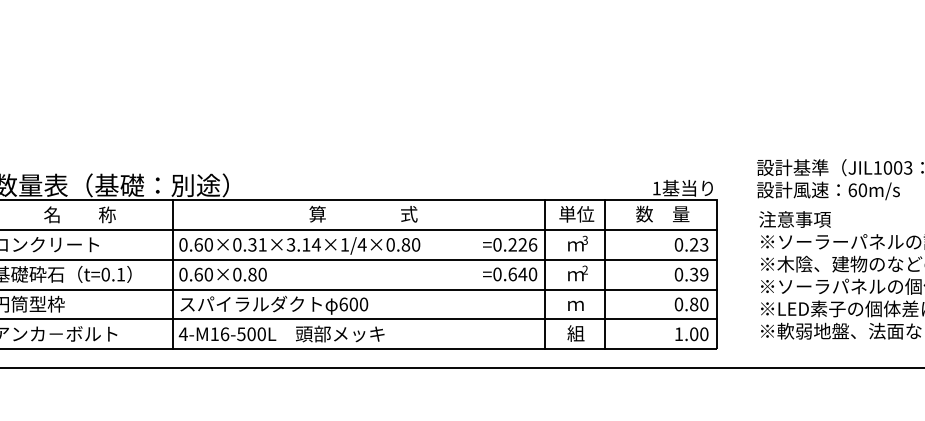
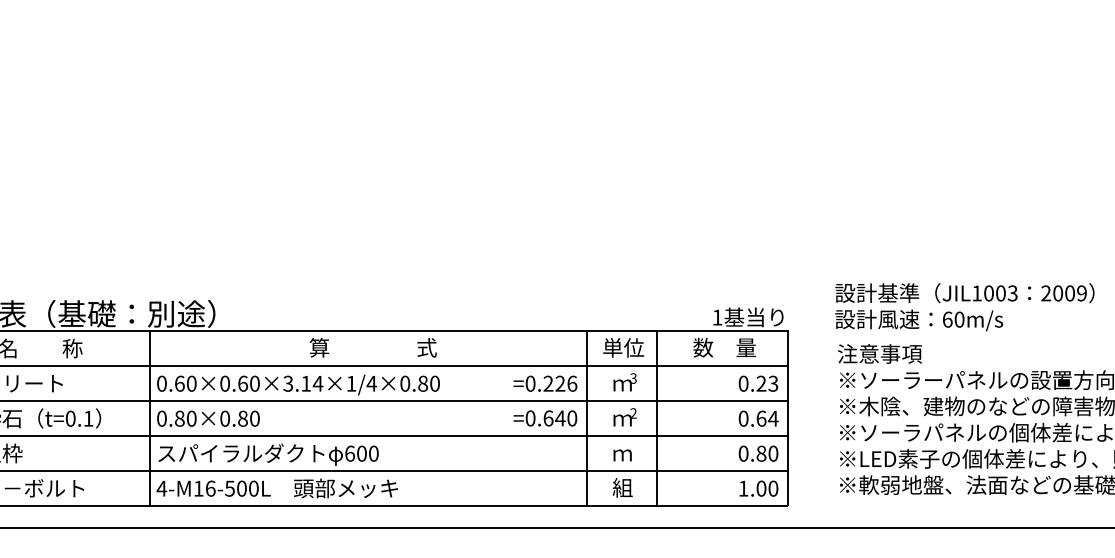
text: (257, 244) -> (248, 383), 0.60×0.31×3.14×1/4×0.80 -> 0.60×0.60×3.14×1/4×0.80
text: (198, 274) -> (179, 418), 0.60×0.80 -> 0.80×0.80
text: (699, 274) -> (767, 418), 0.39 -> 0.64

